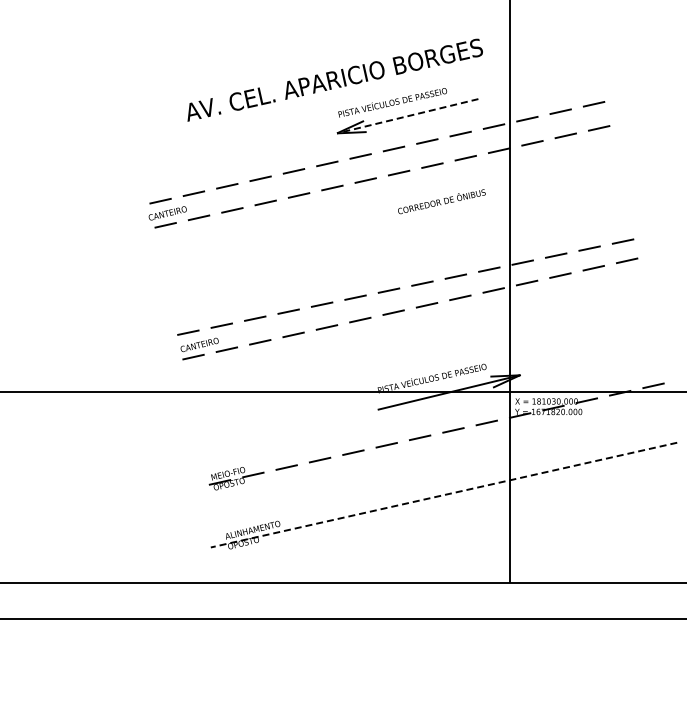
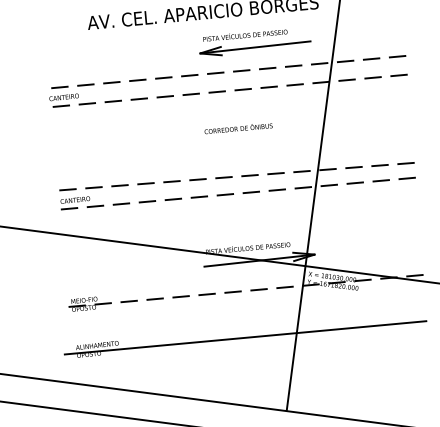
line: (407, 116) -> (255, 47), dashed -> solid
text: (441, 201) -> (238, 128), moved
line: (443, 495) -> (245, 338), dashed -> solid

